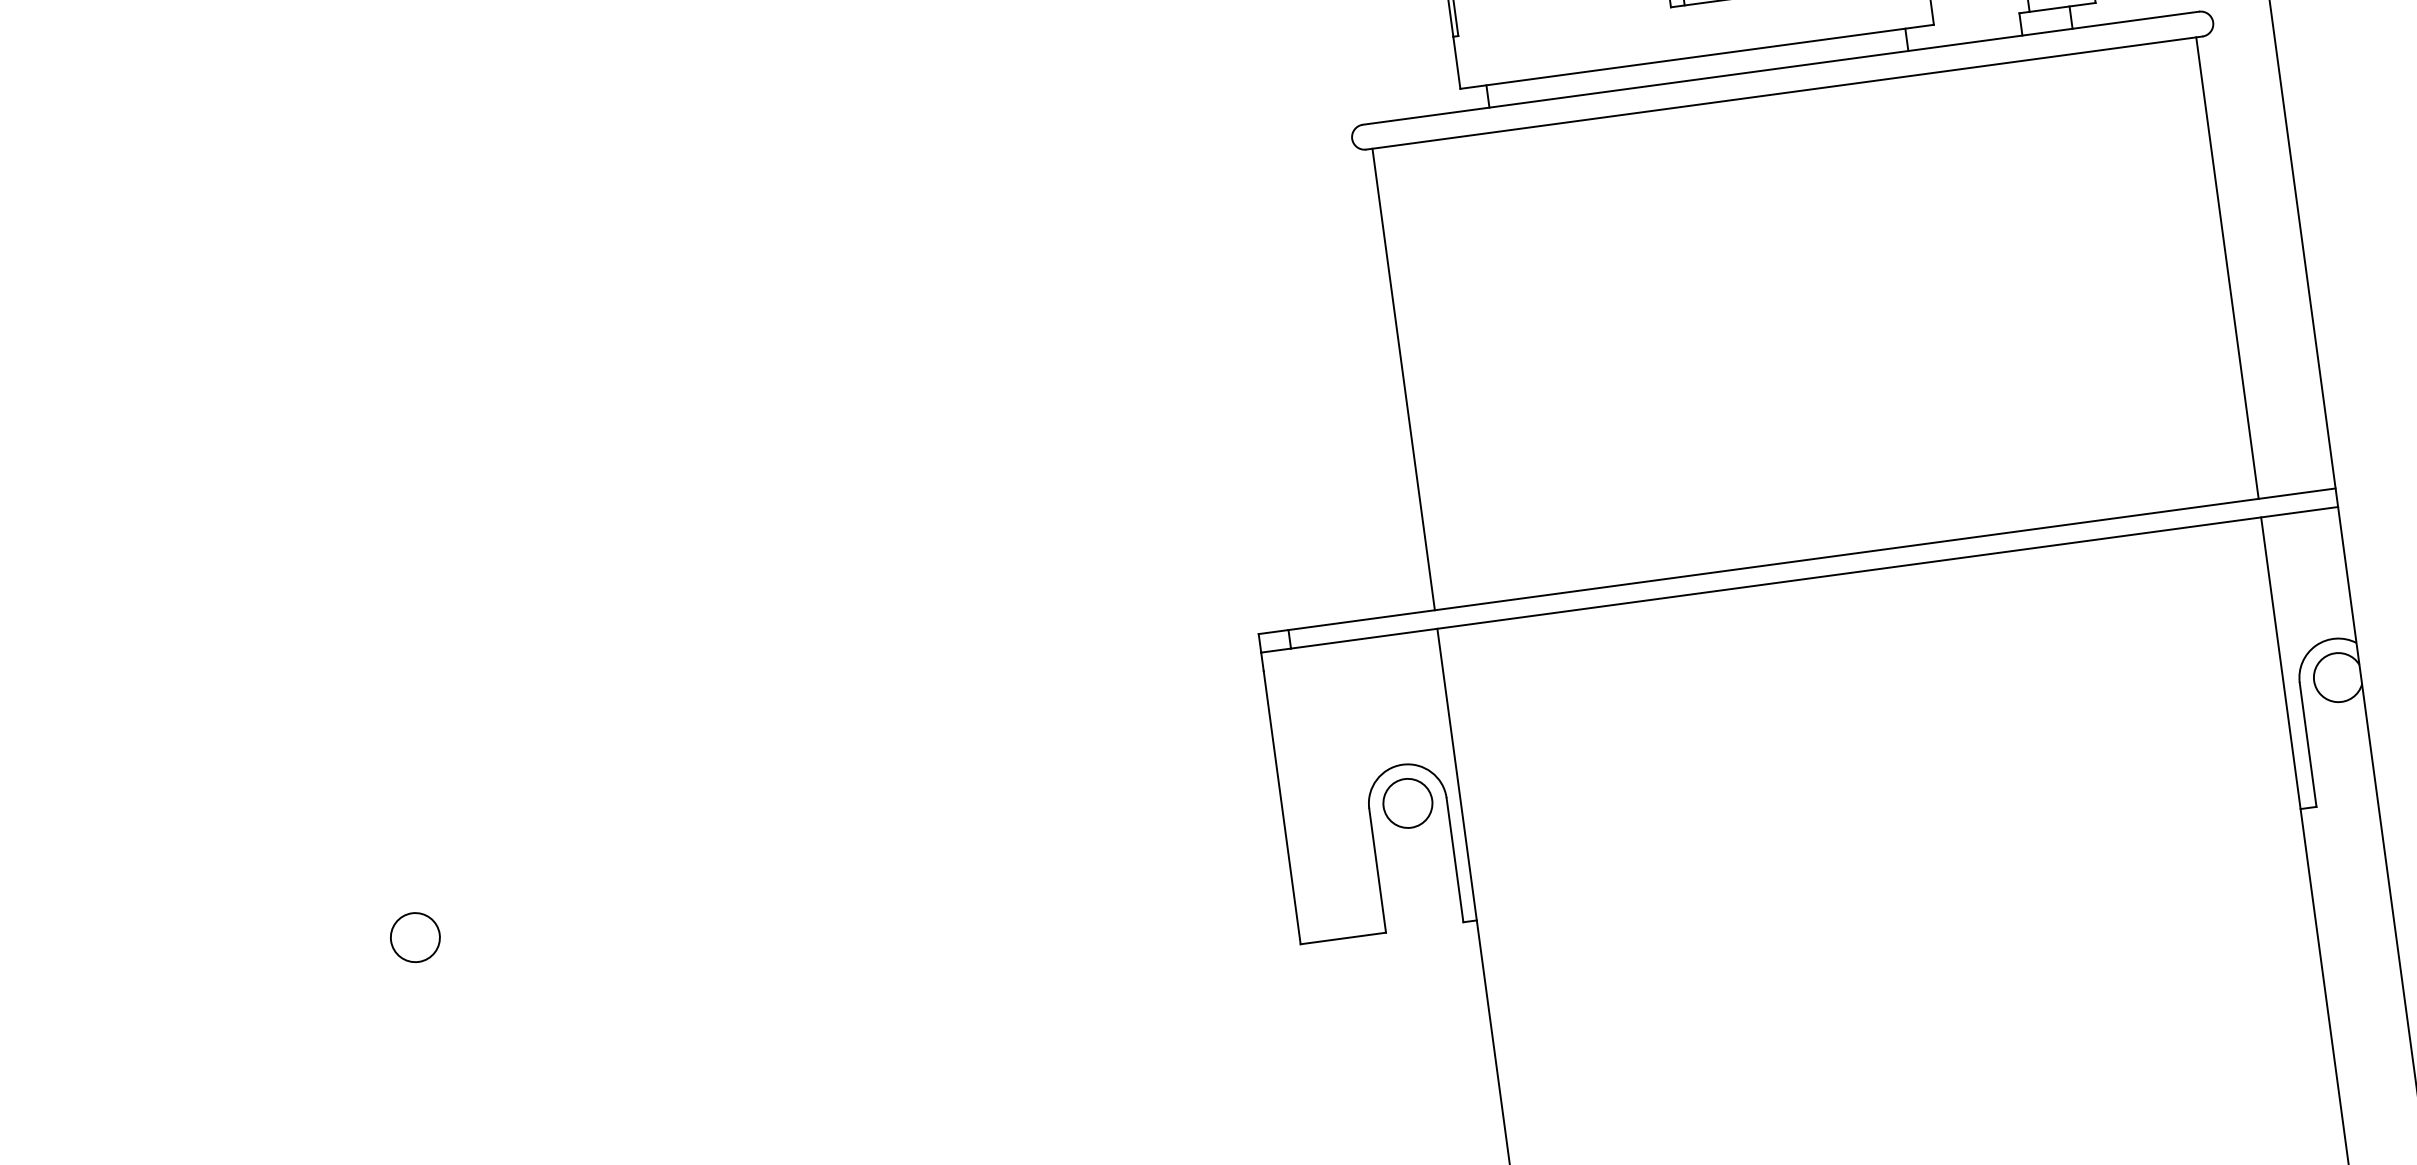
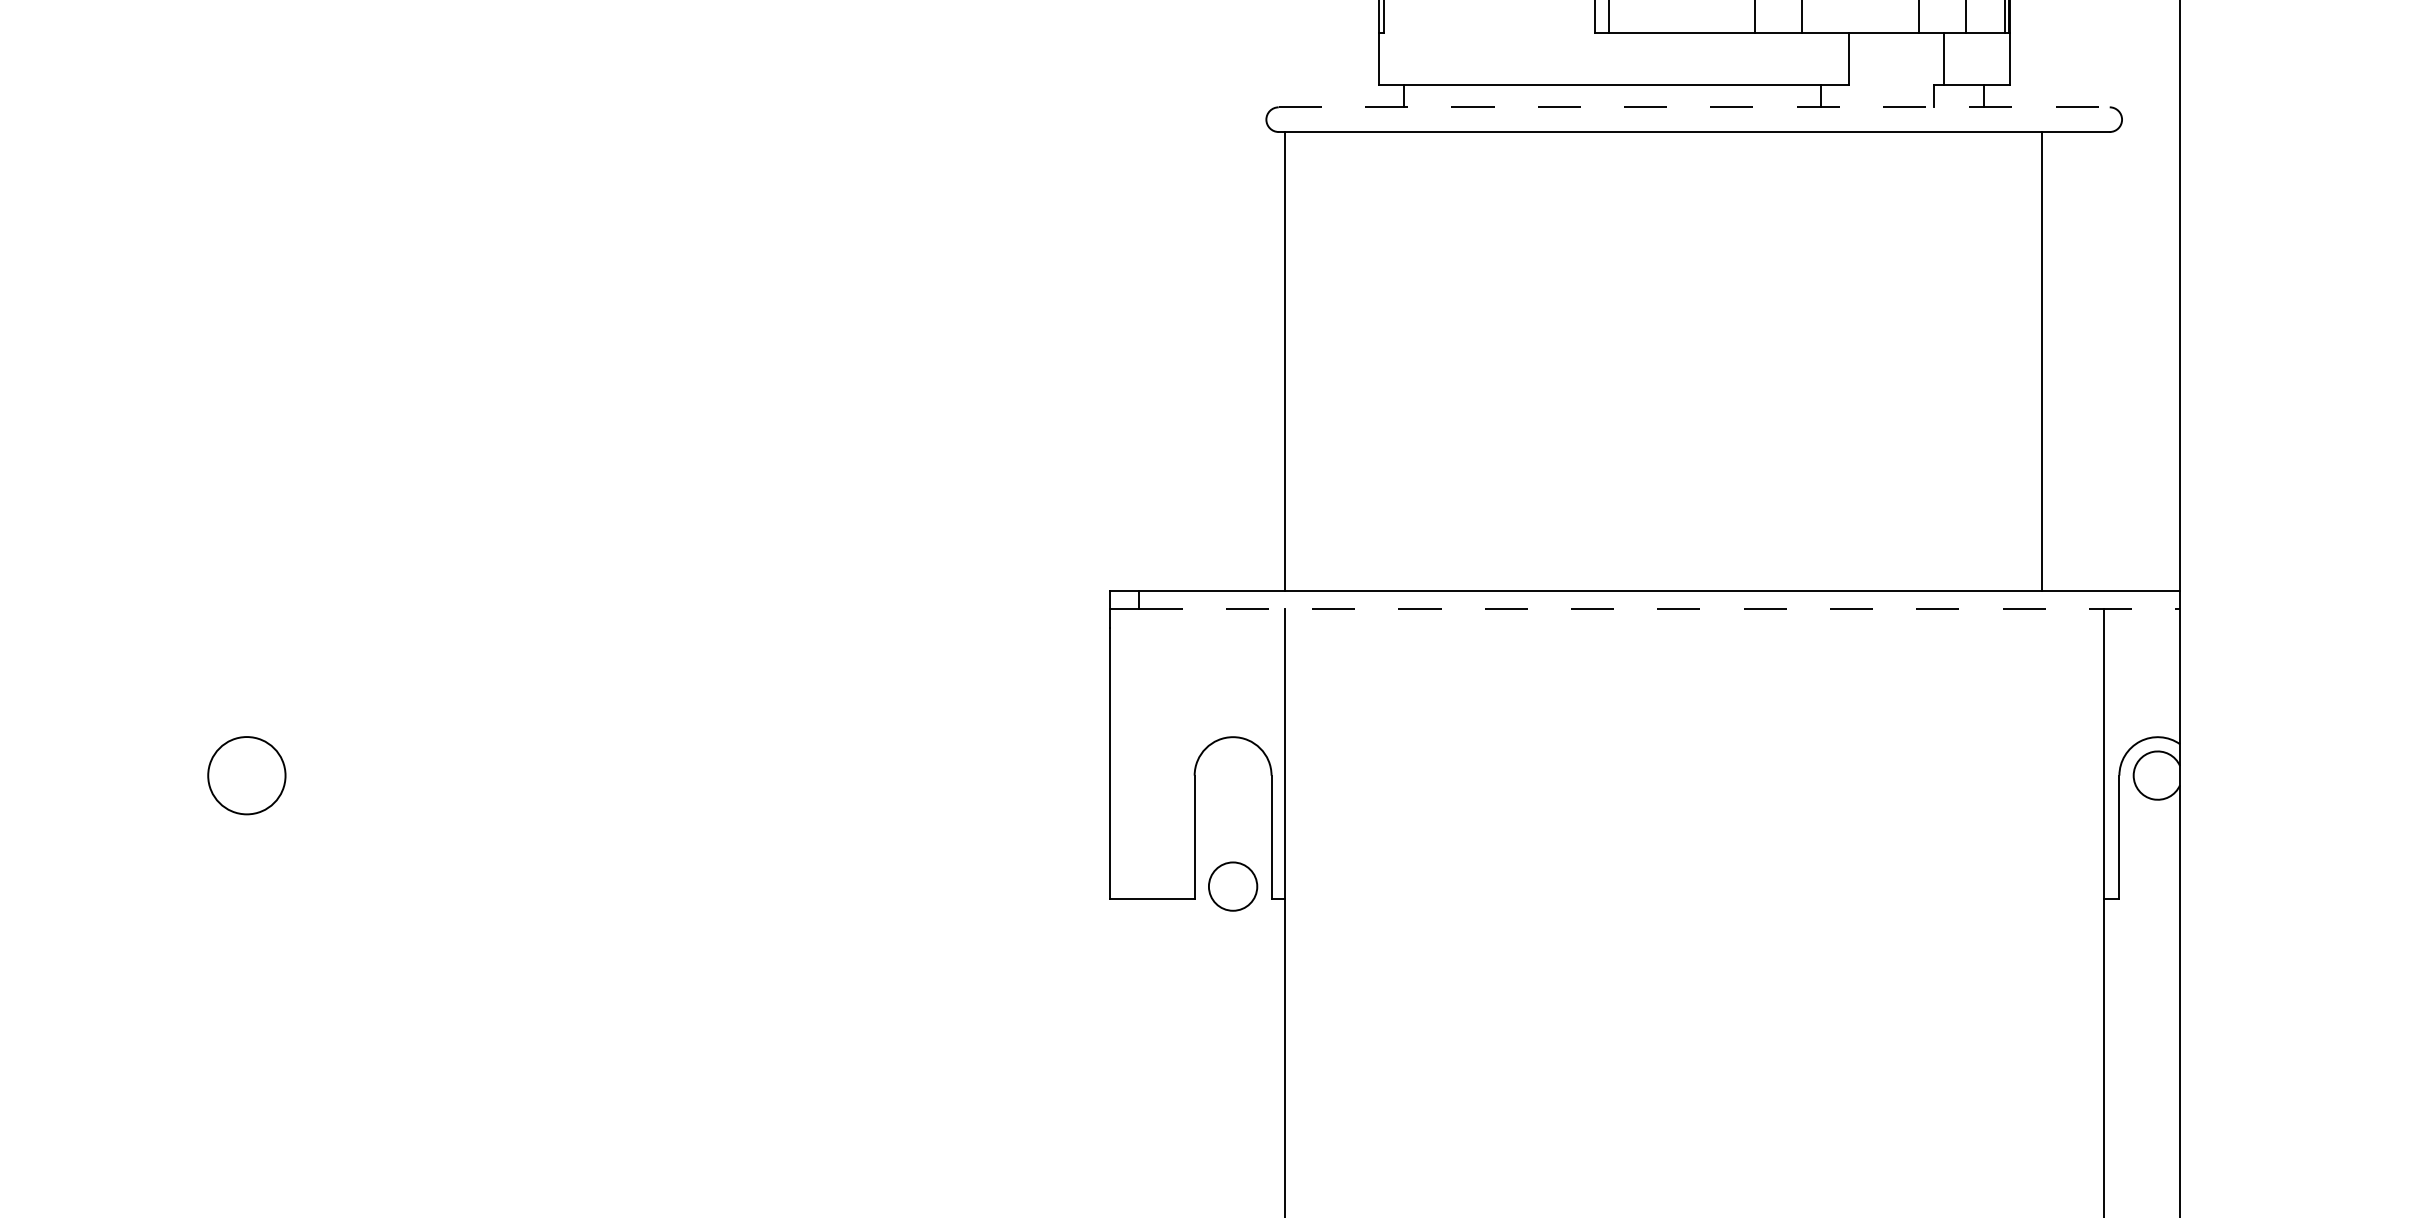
line: (1781, 68) -> (1694, 107), solid -> dashed
line: (2227, 268) -> (2041, 361), moved
line: (1815, 578) -> (1660, 609), solid -> dashed
circle: (1408, 803) -> (1233, 886), moved
circle: (415, 937) -> (246, 775), size x1.6

